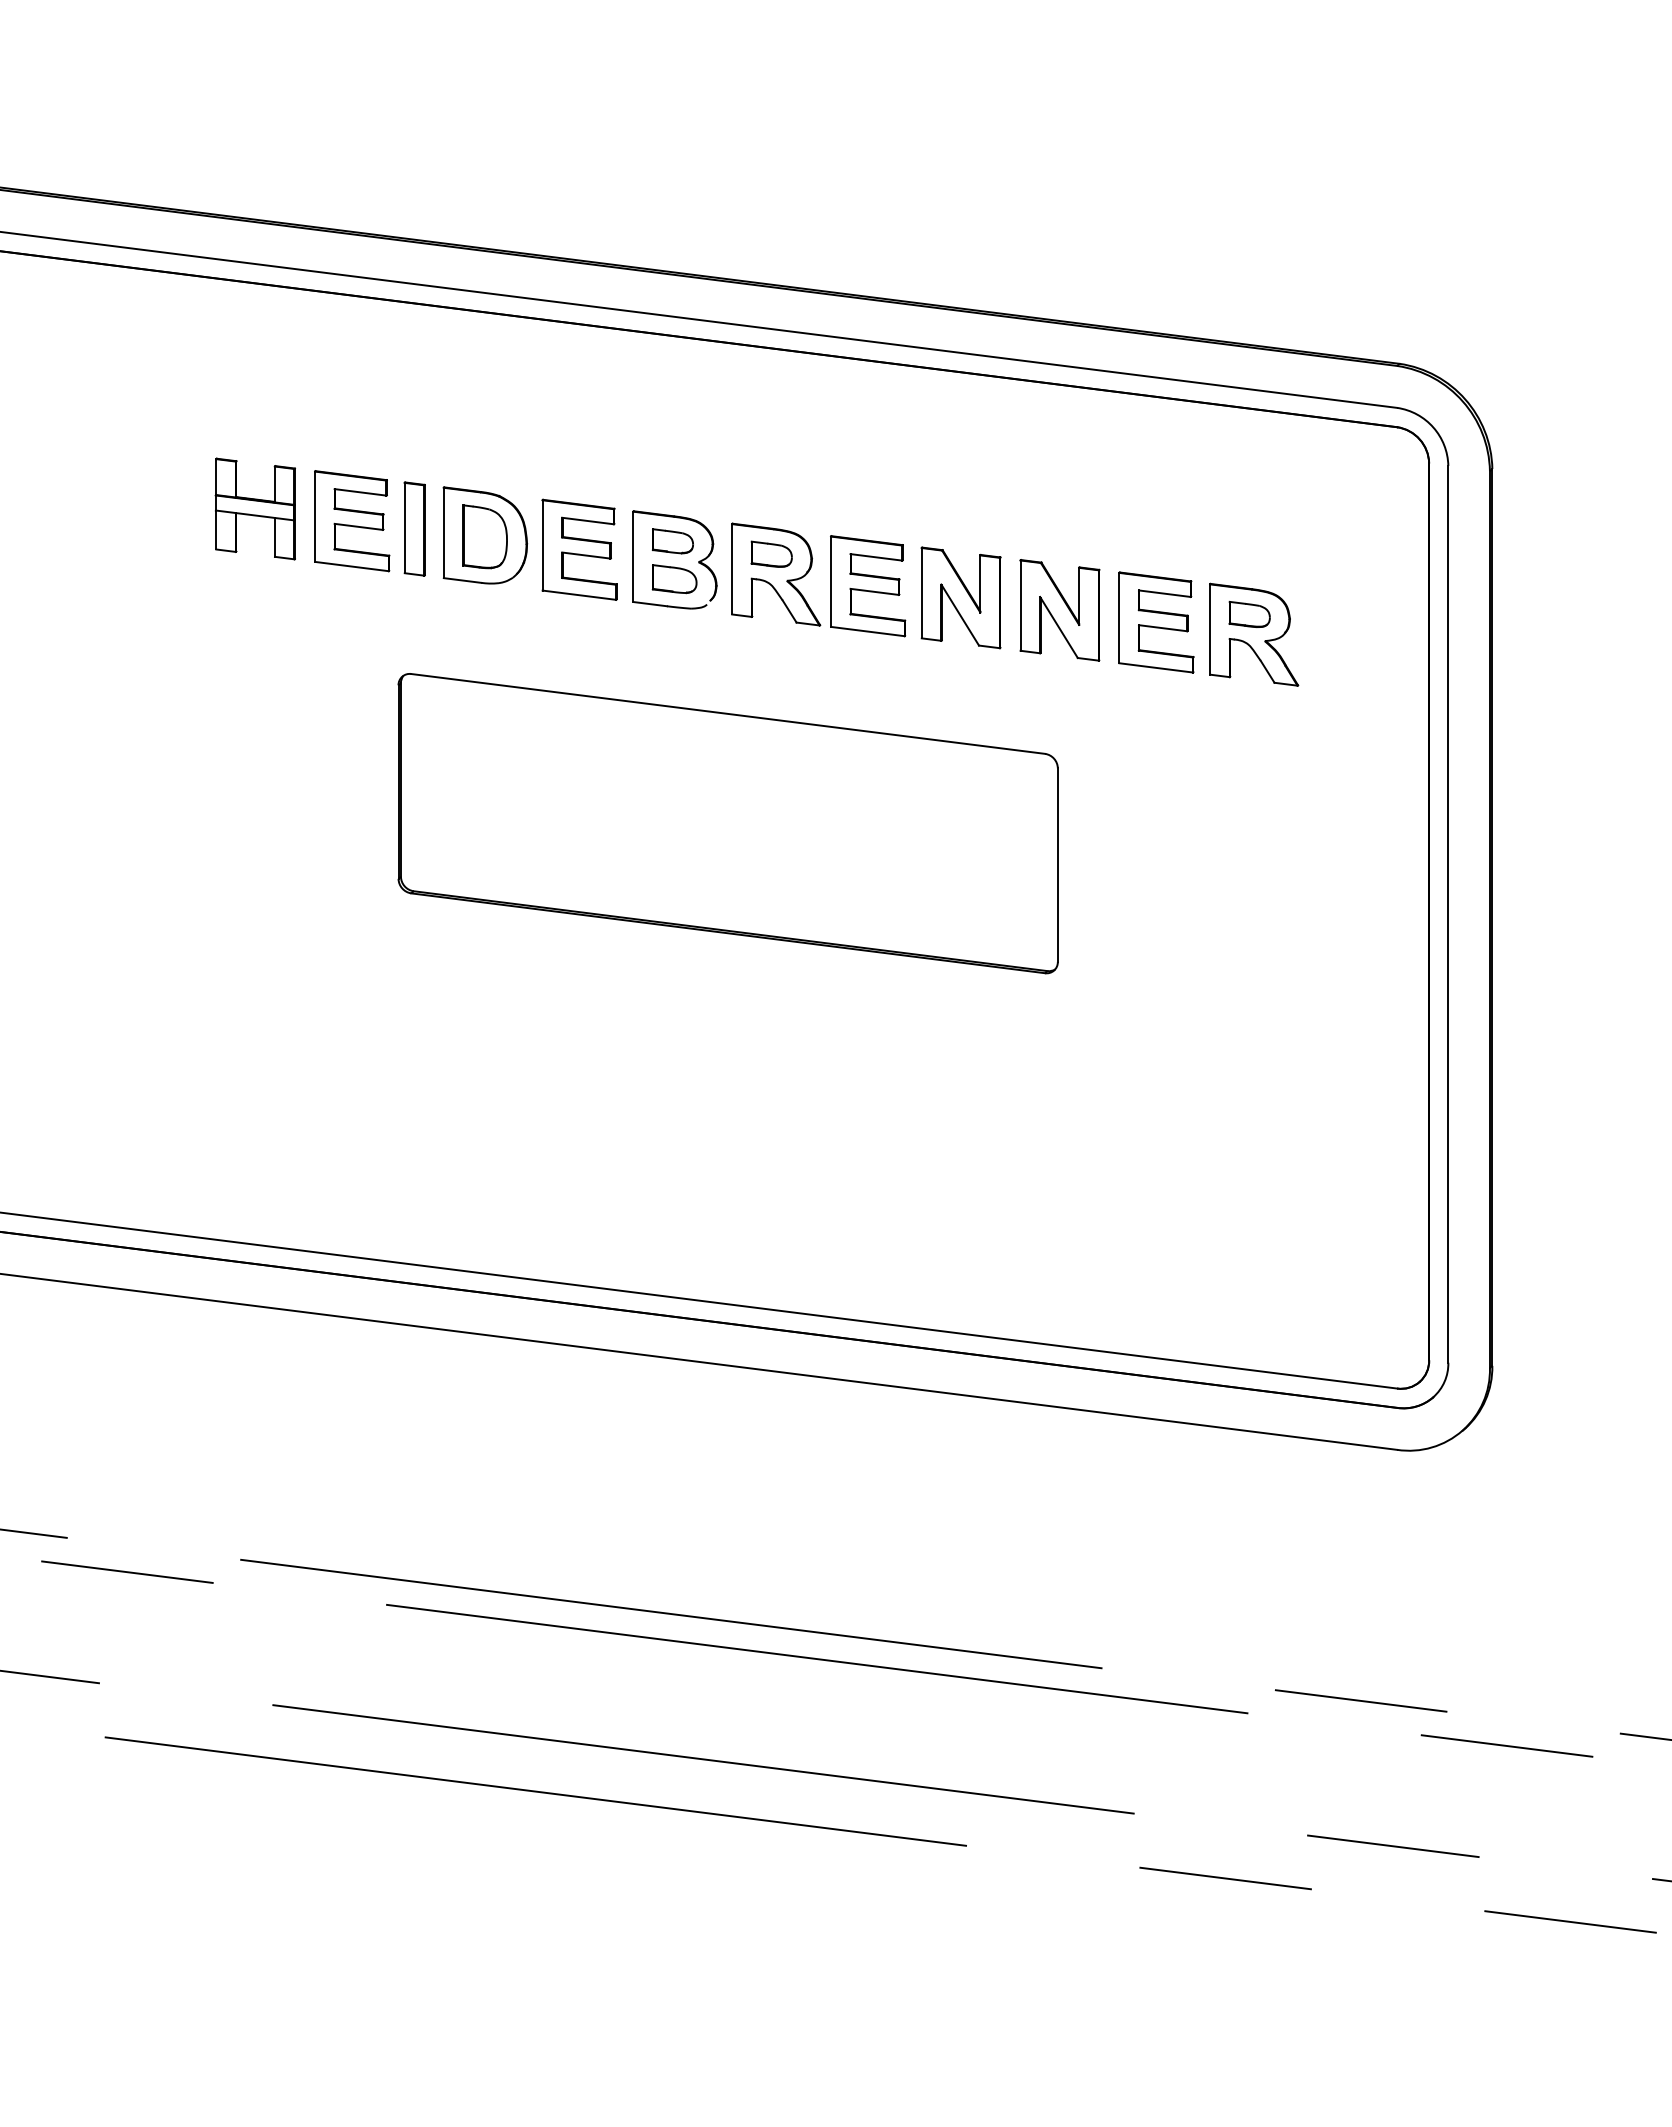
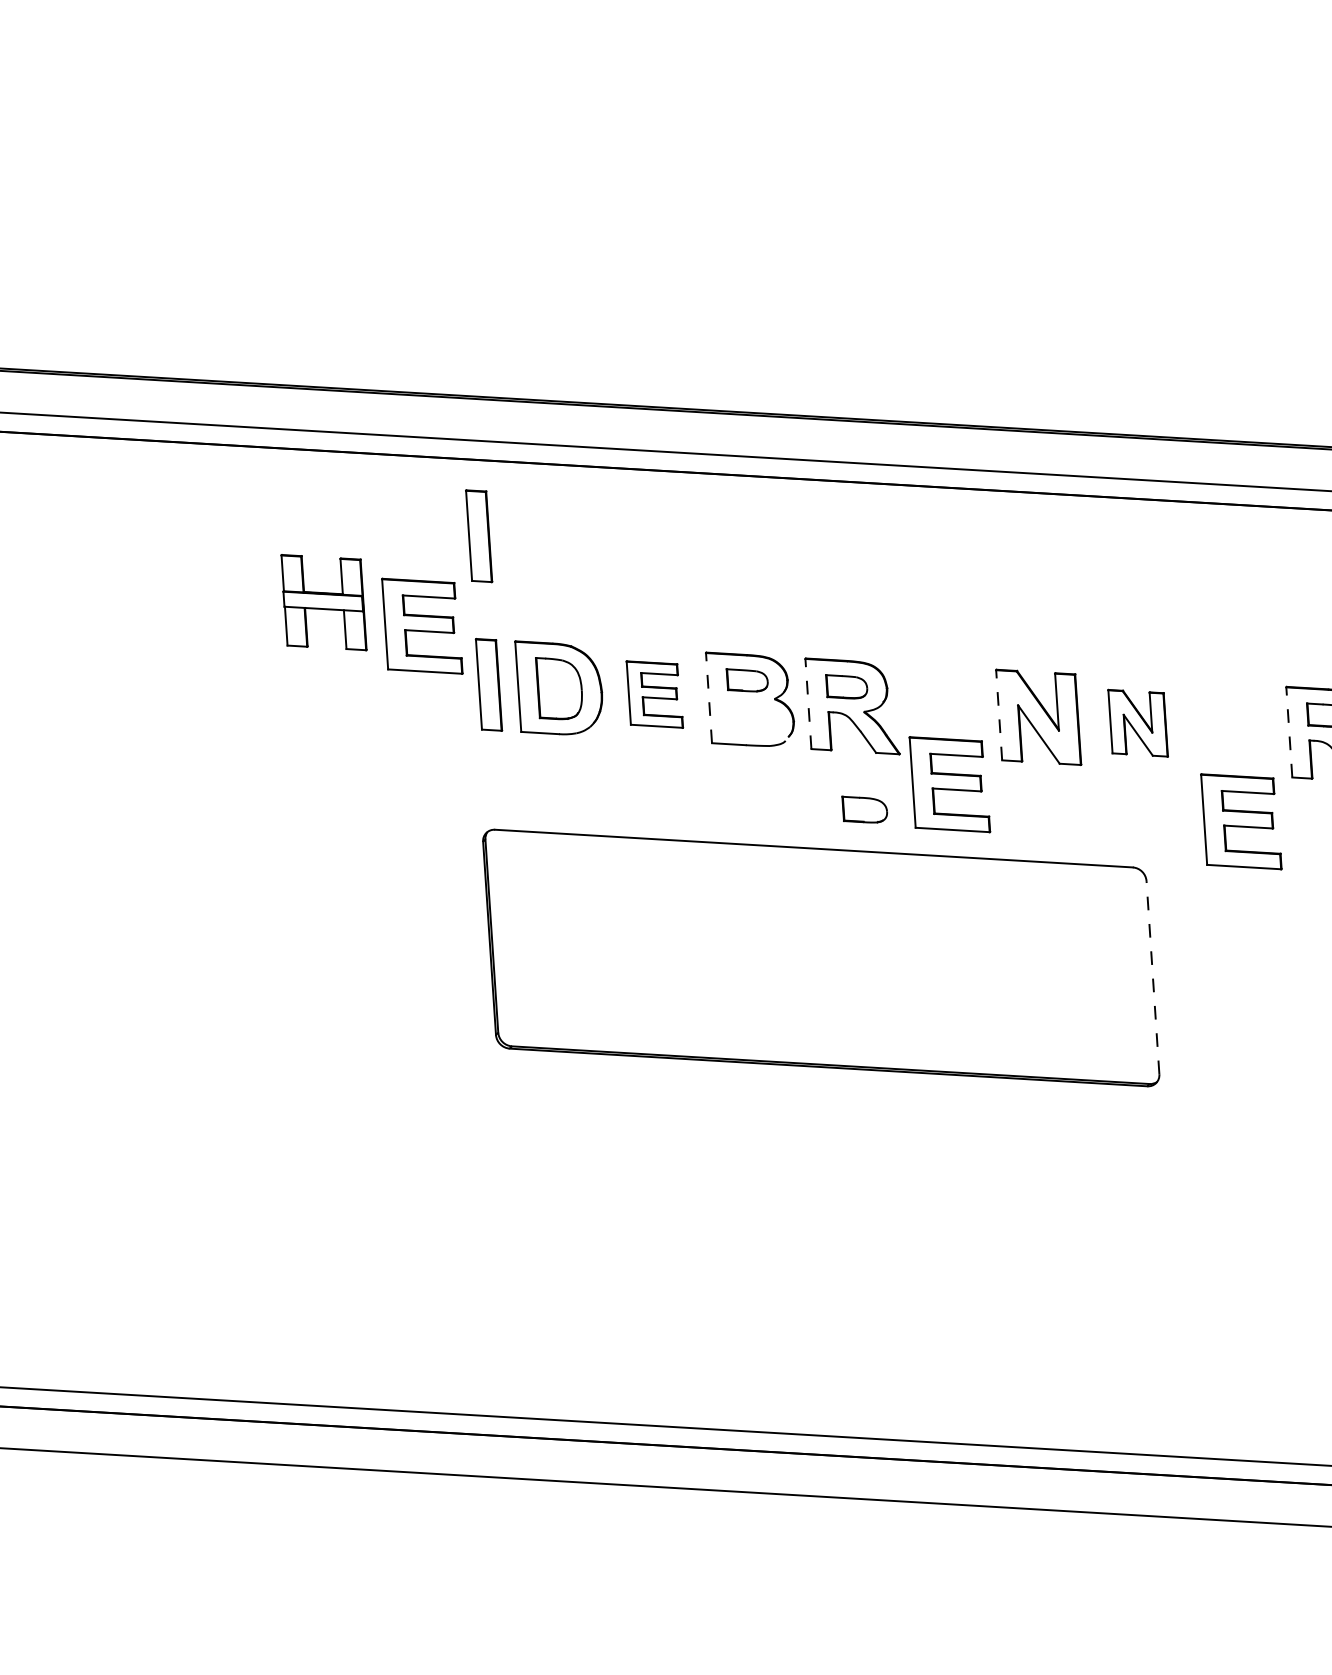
part: (414, 379) -> (478, 535), added
part: (254, 508) -> (322, 602), moved
part: (352, 521) -> (422, 626), moved
part: (579, 549) -> (654, 694), size x0.7
line: (633, 556) -> (709, 697), solid -> dashed
line: (732, 568) -> (808, 703), solid -> dashed
part: (674, 579) -> (864, 809), moved
part: (868, 586) -> (950, 784), moved
line: (921, 592) -> (998, 714), solid -> dashed
part: (1059, 610) -> (1137, 723), size x0.7
part: (1156, 622) -> (1241, 821), moved
line: (1210, 629) -> (1289, 732), solid -> dashed
line: (1057, 865) -> (1152, 977), solid -> dashed

